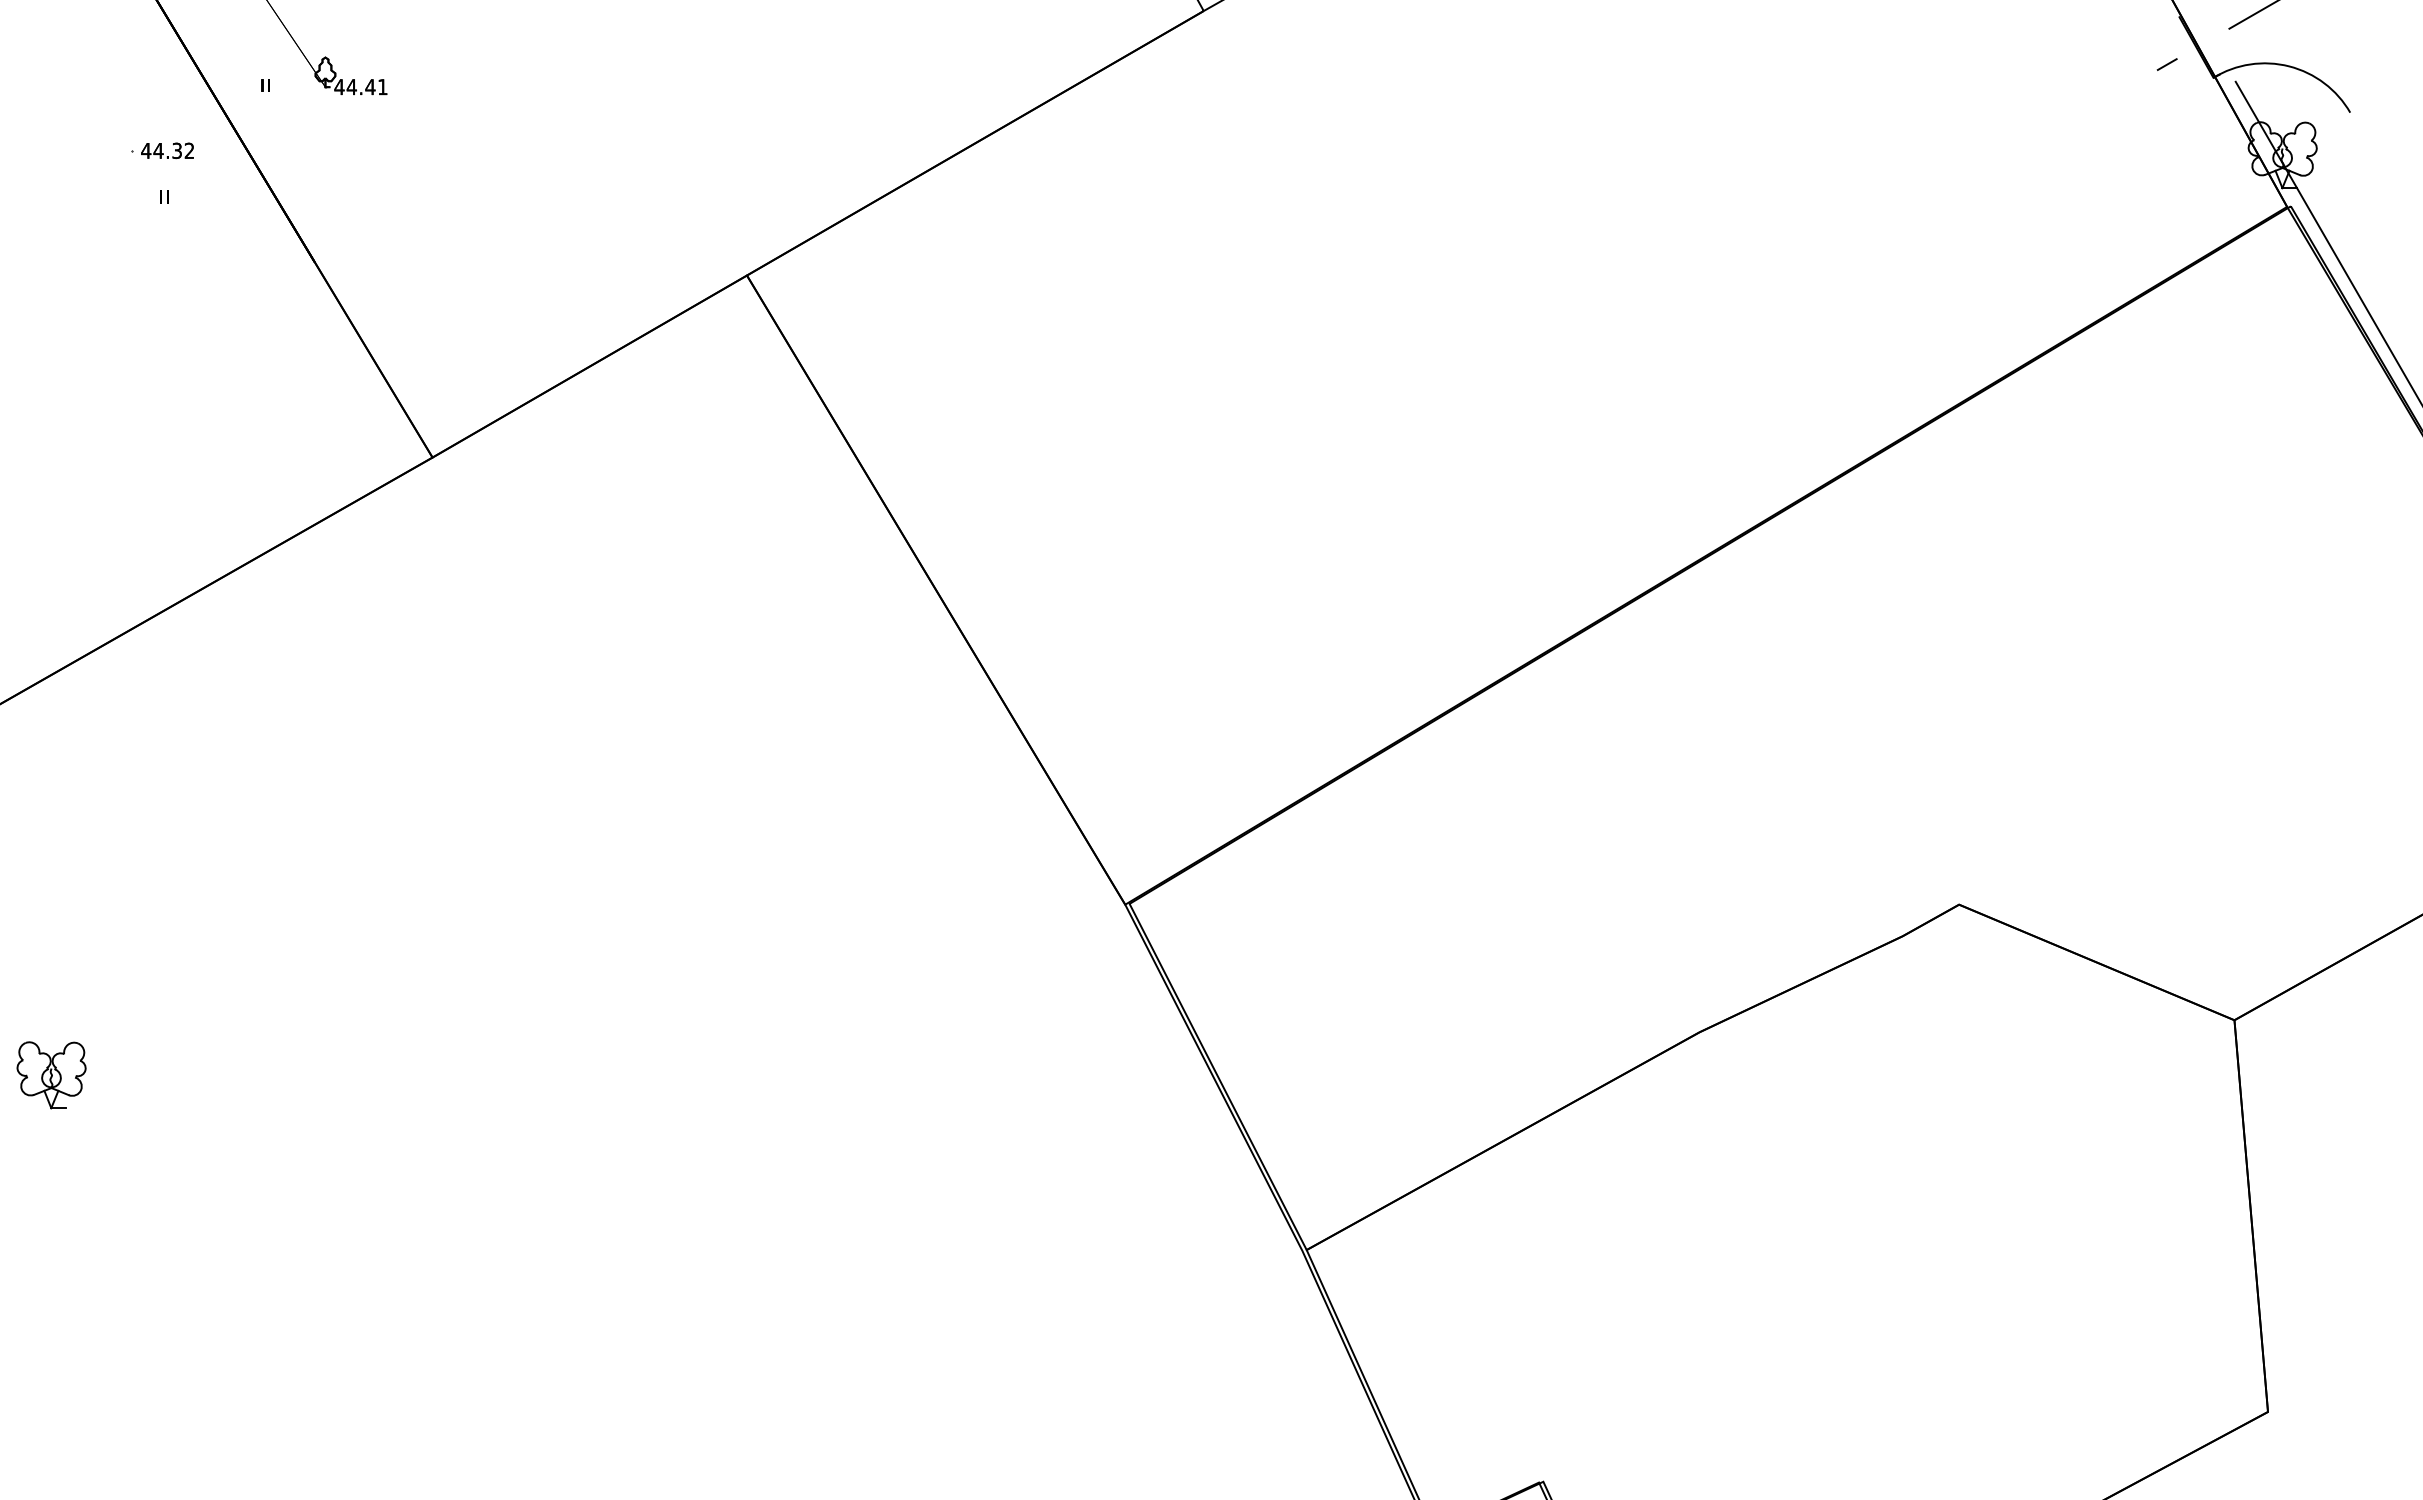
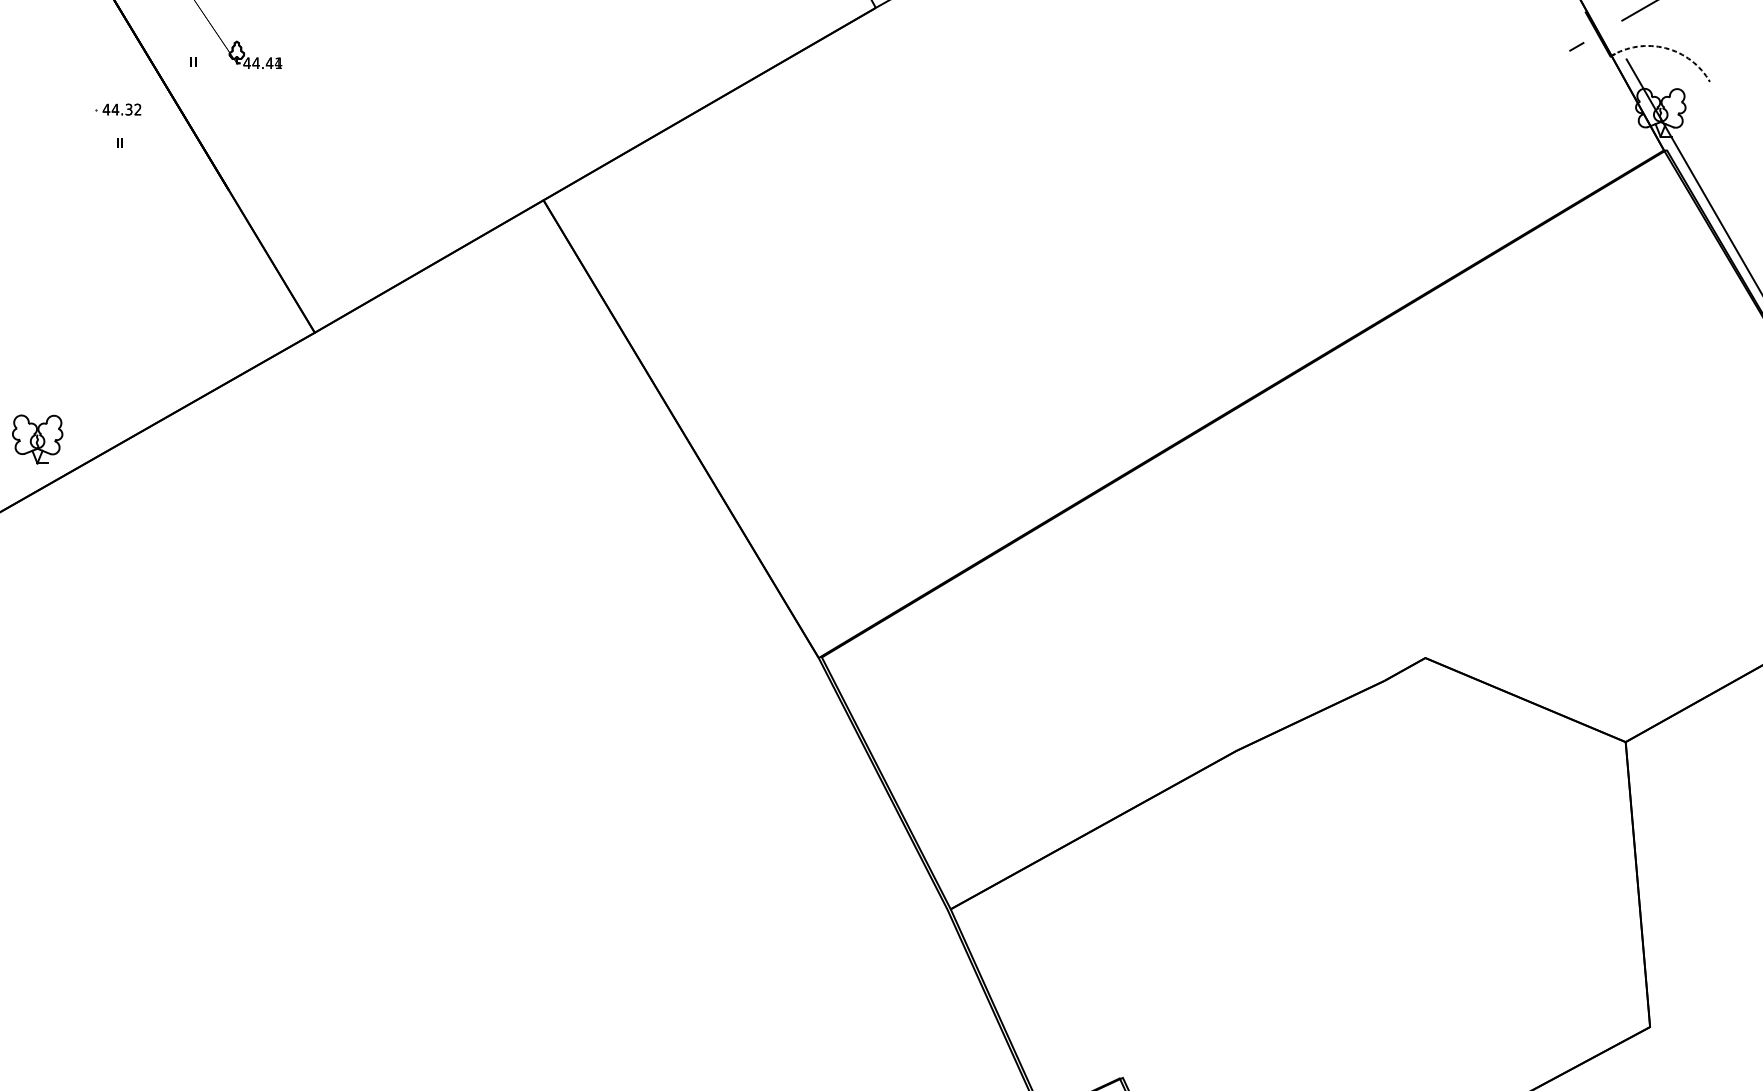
arc: (2289, 66) -> (1665, 48), solid -> dashed
text: (382, 86) -> (278, 62), 44.41 -> 44.44
part: (51, 1075) -> (37, 439), moved

